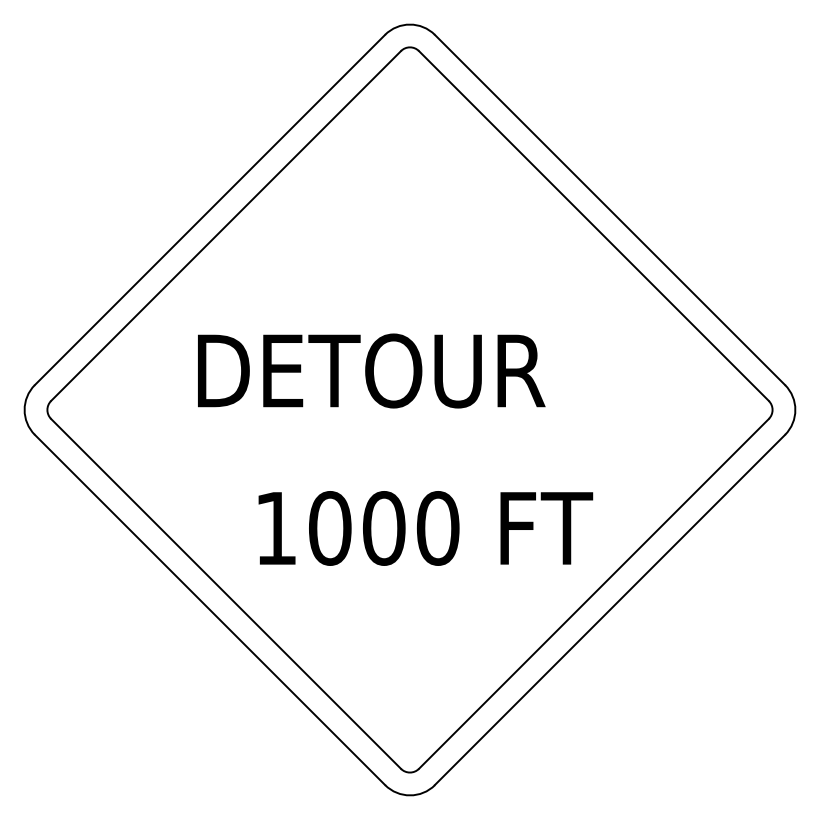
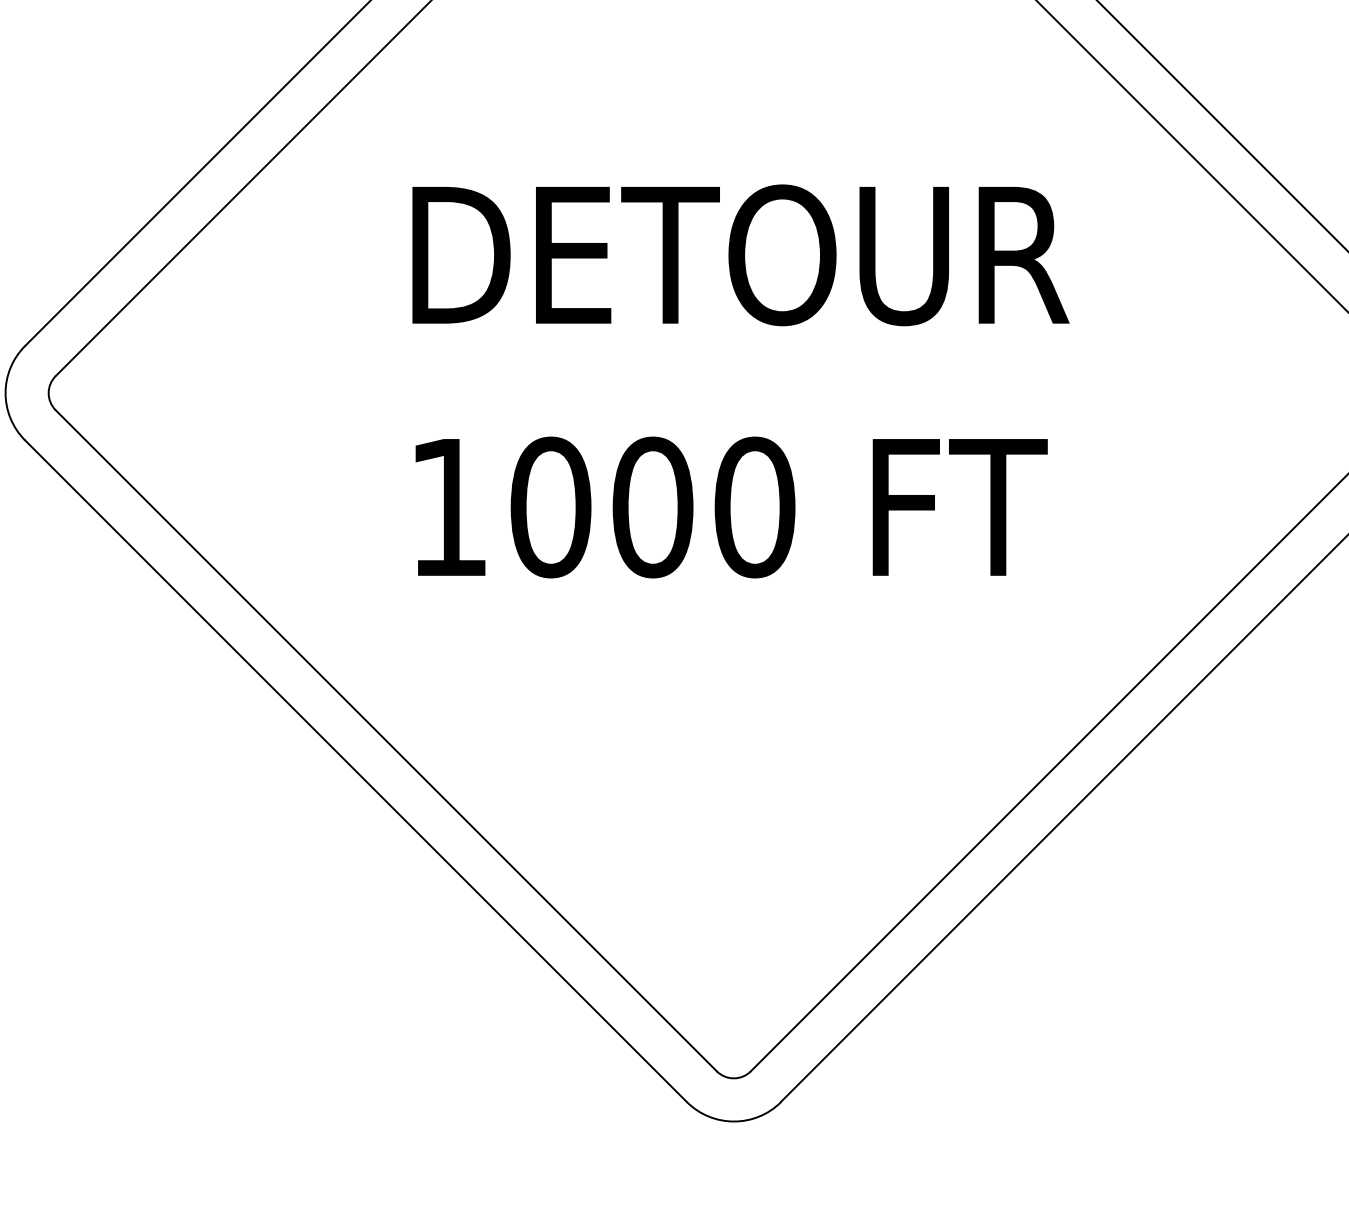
text: (371, 370) -> (740, 254), moved
text: (425, 528) -> (731, 507), moved

